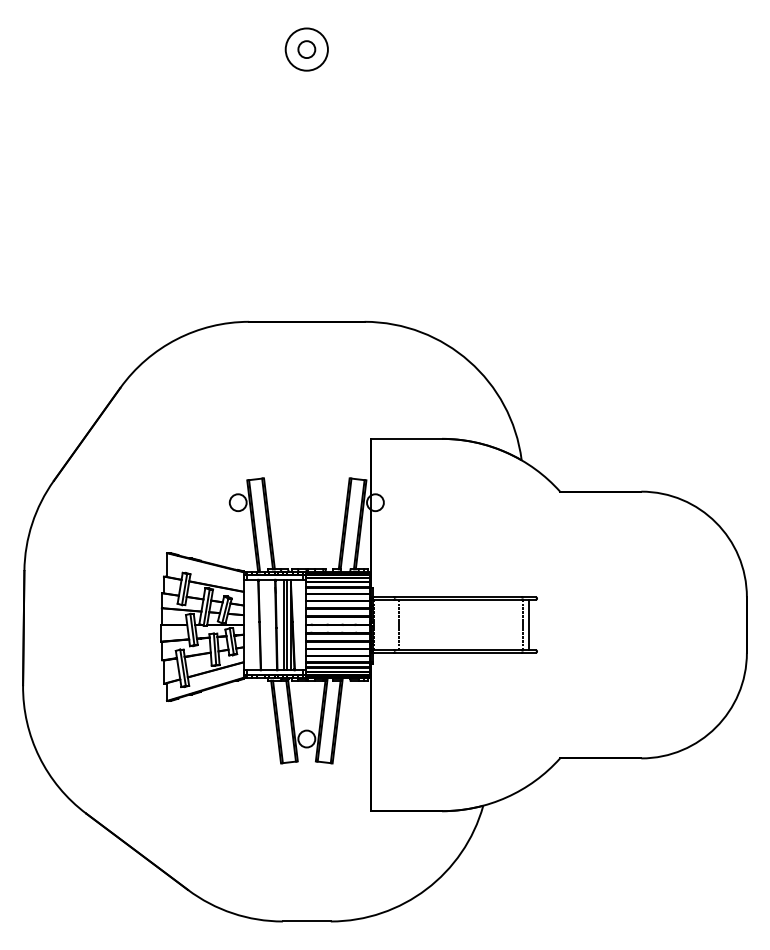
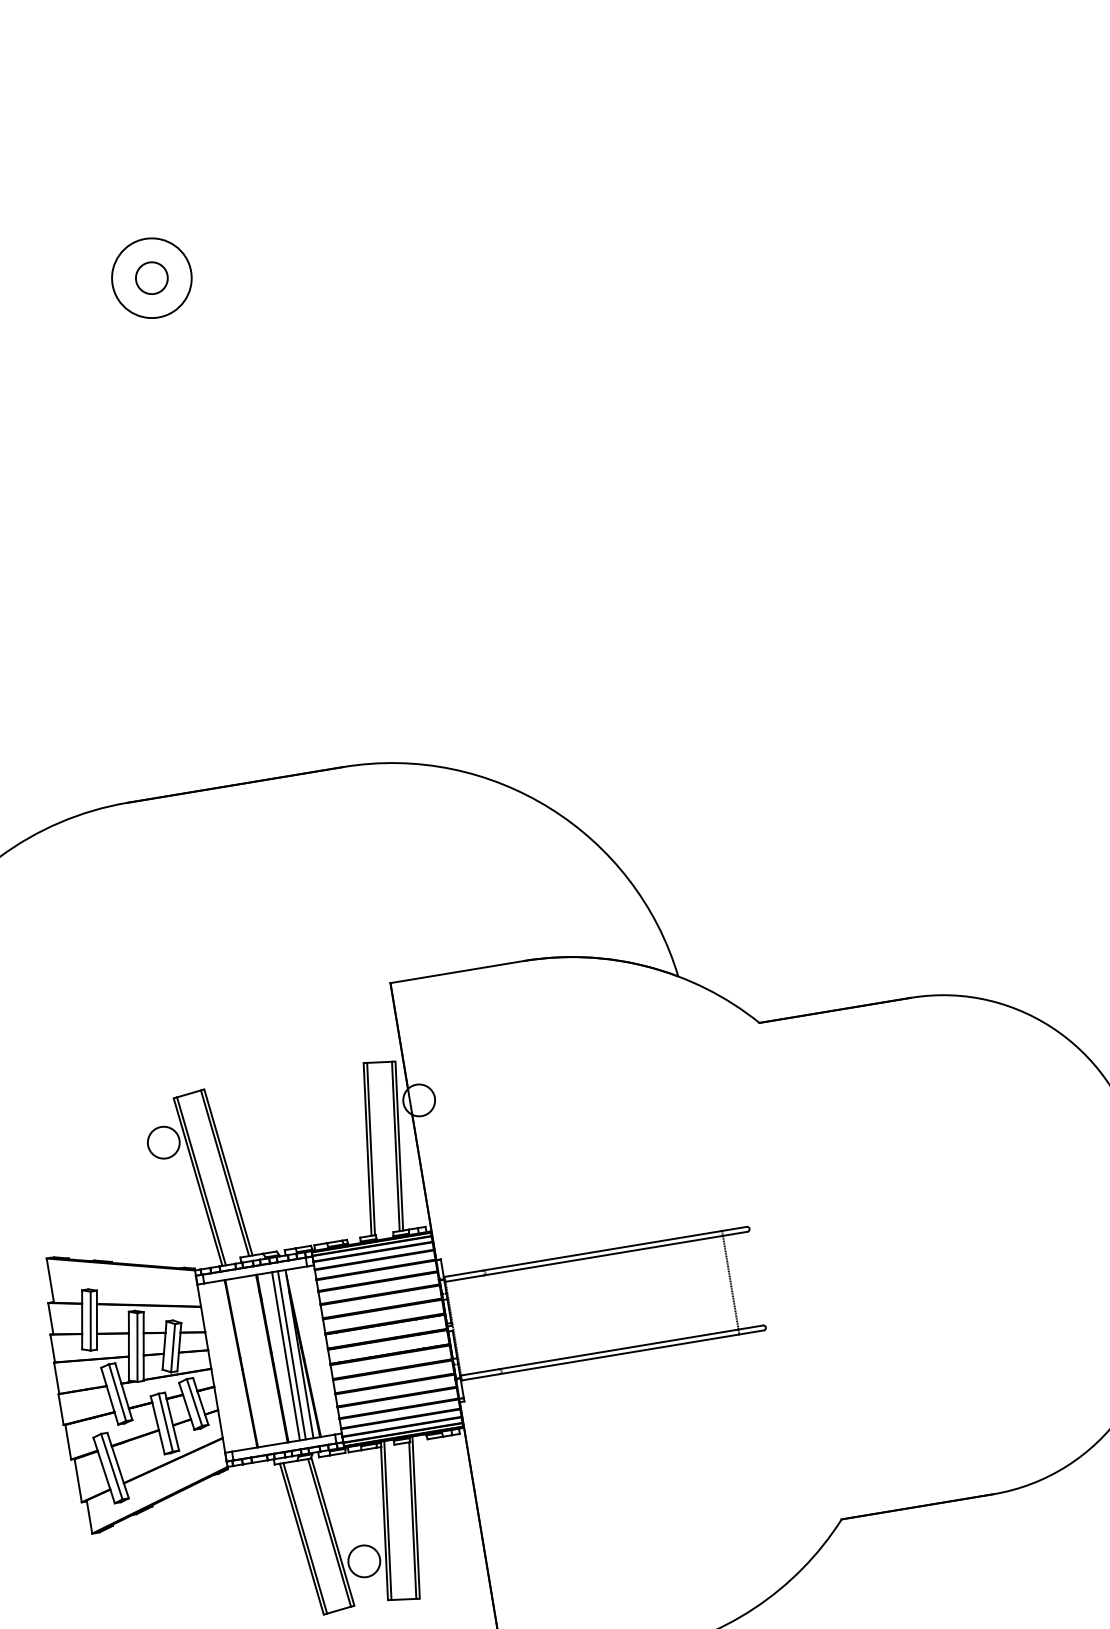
line: (398, 624) -> (499, 1319), removed
line: (529, 624) -> (743, 1279), removed

